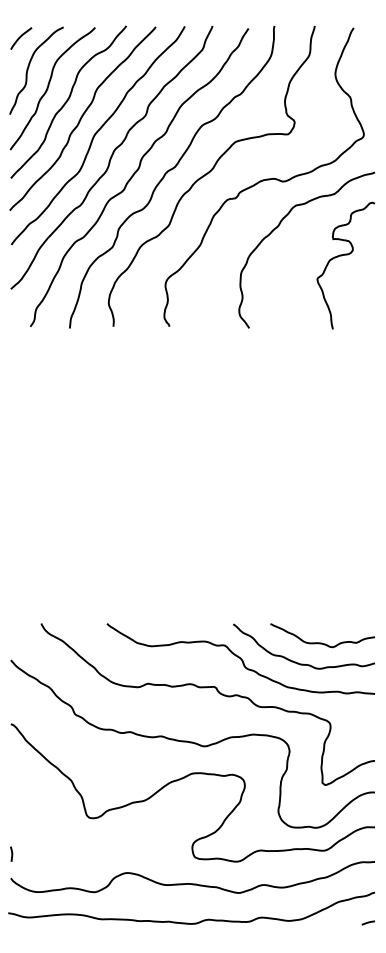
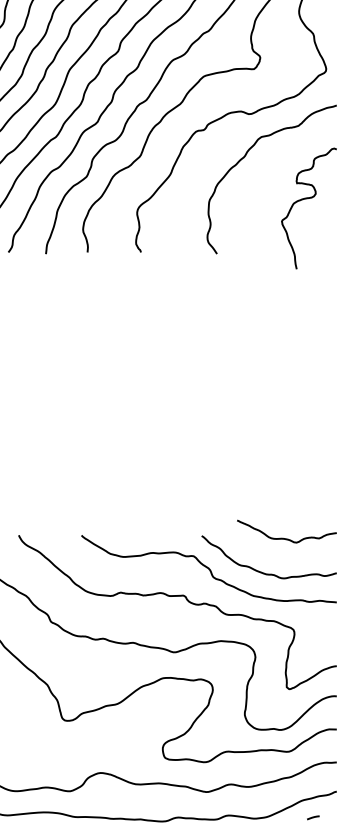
curve: (341, 256) -> (304, 199), moved
curve: (322, 642) -> (286, 538), moved
curve: (367, 922) -> (312, 817), moved

